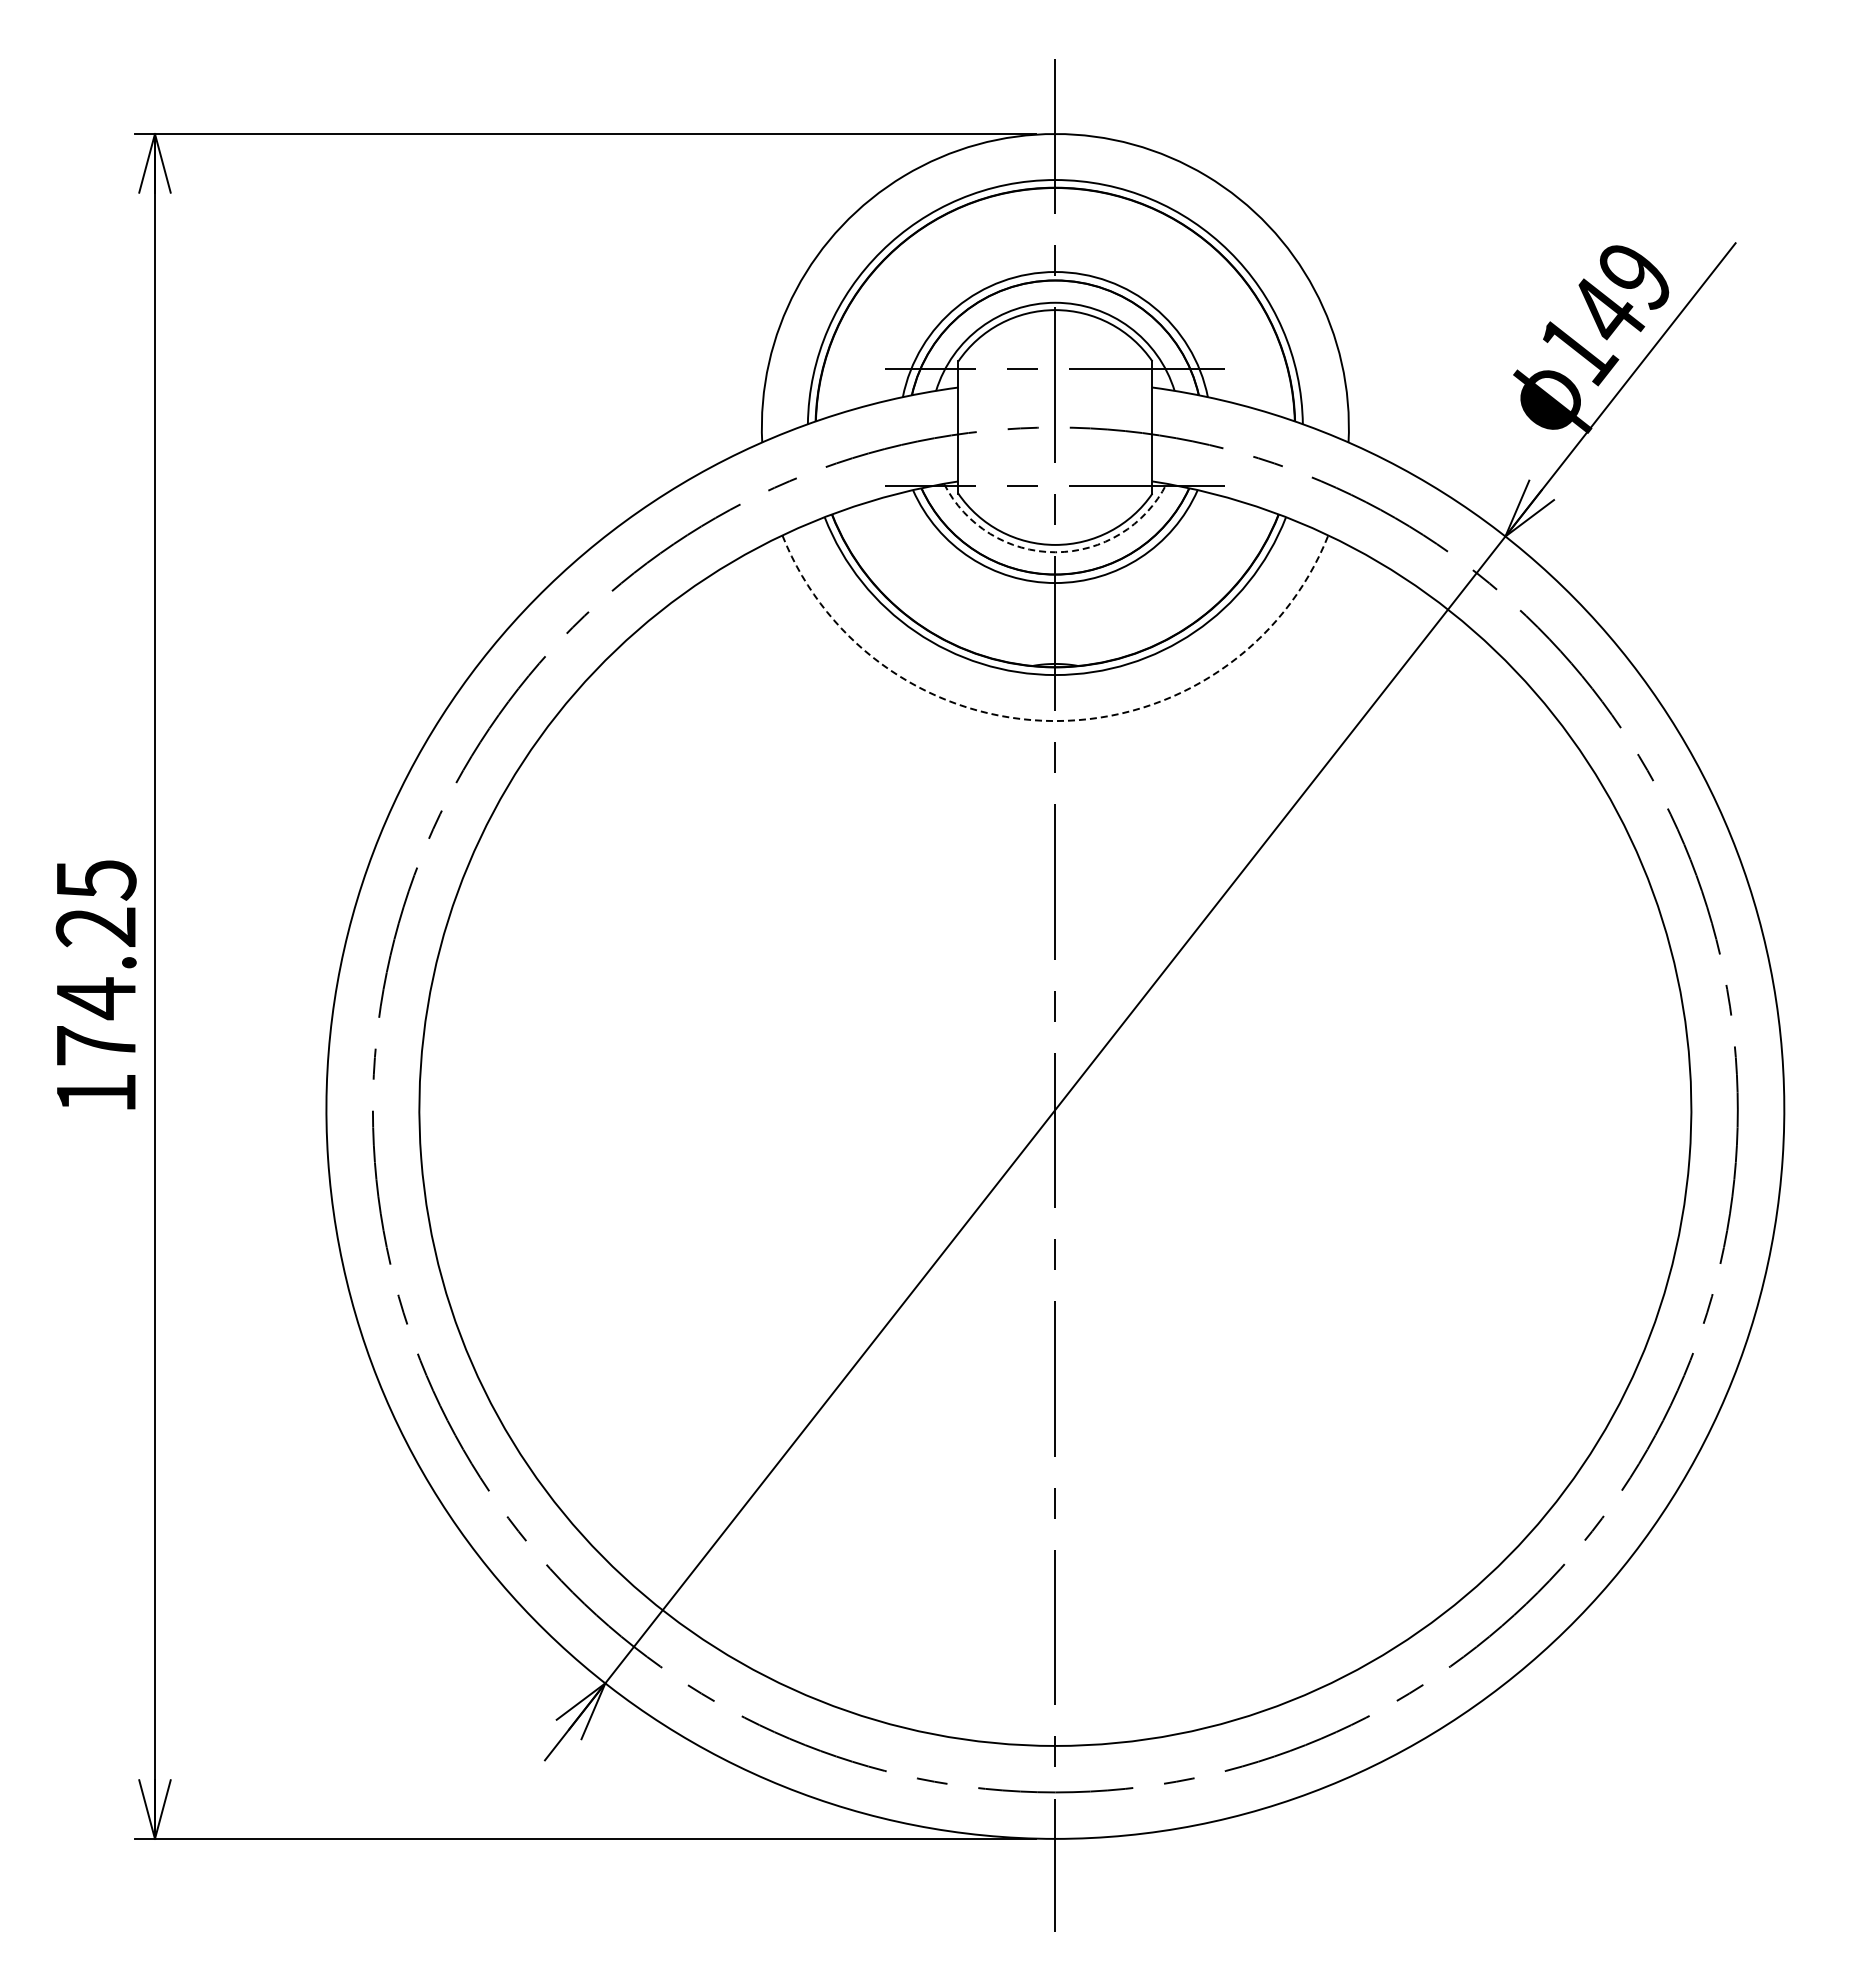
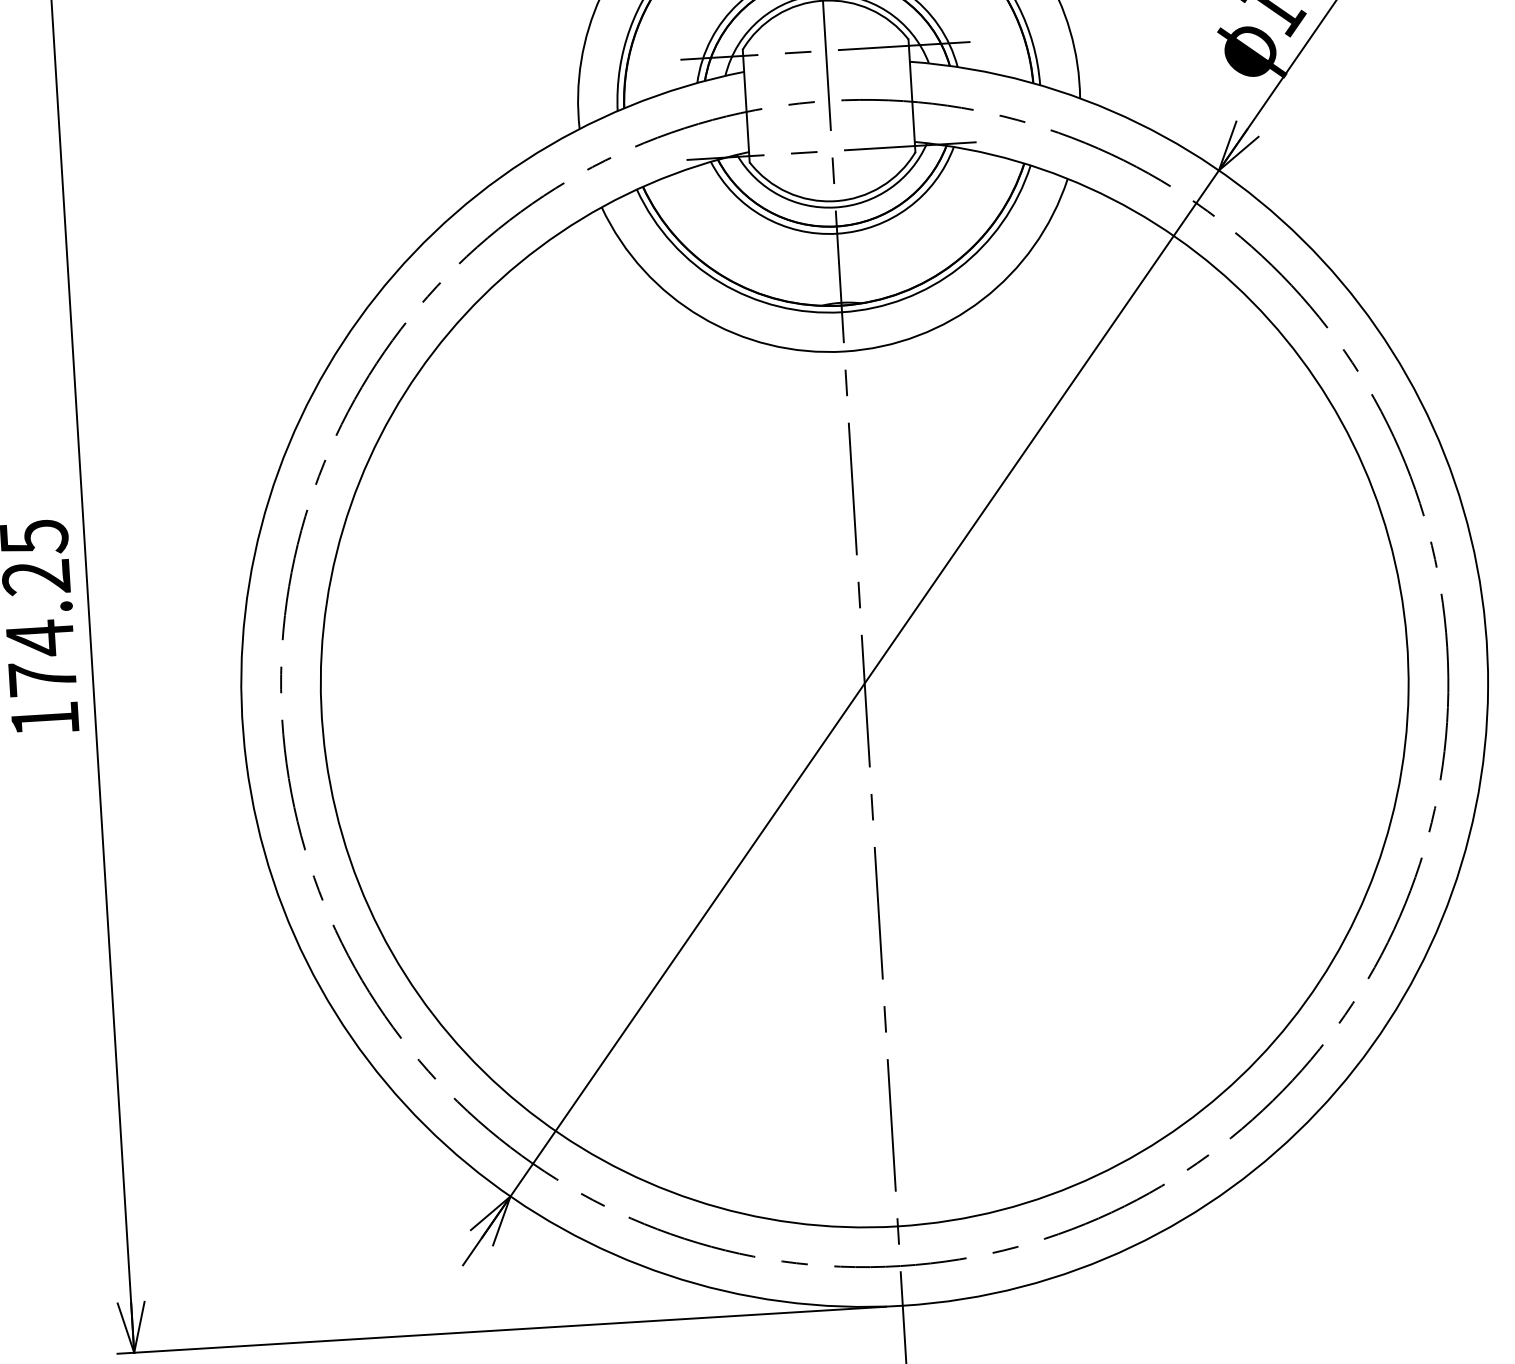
arc: (1055, 552) -> (835, 207), dashed -> solid
arc: (1055, 721) -> (844, 351), dashed -> solid

